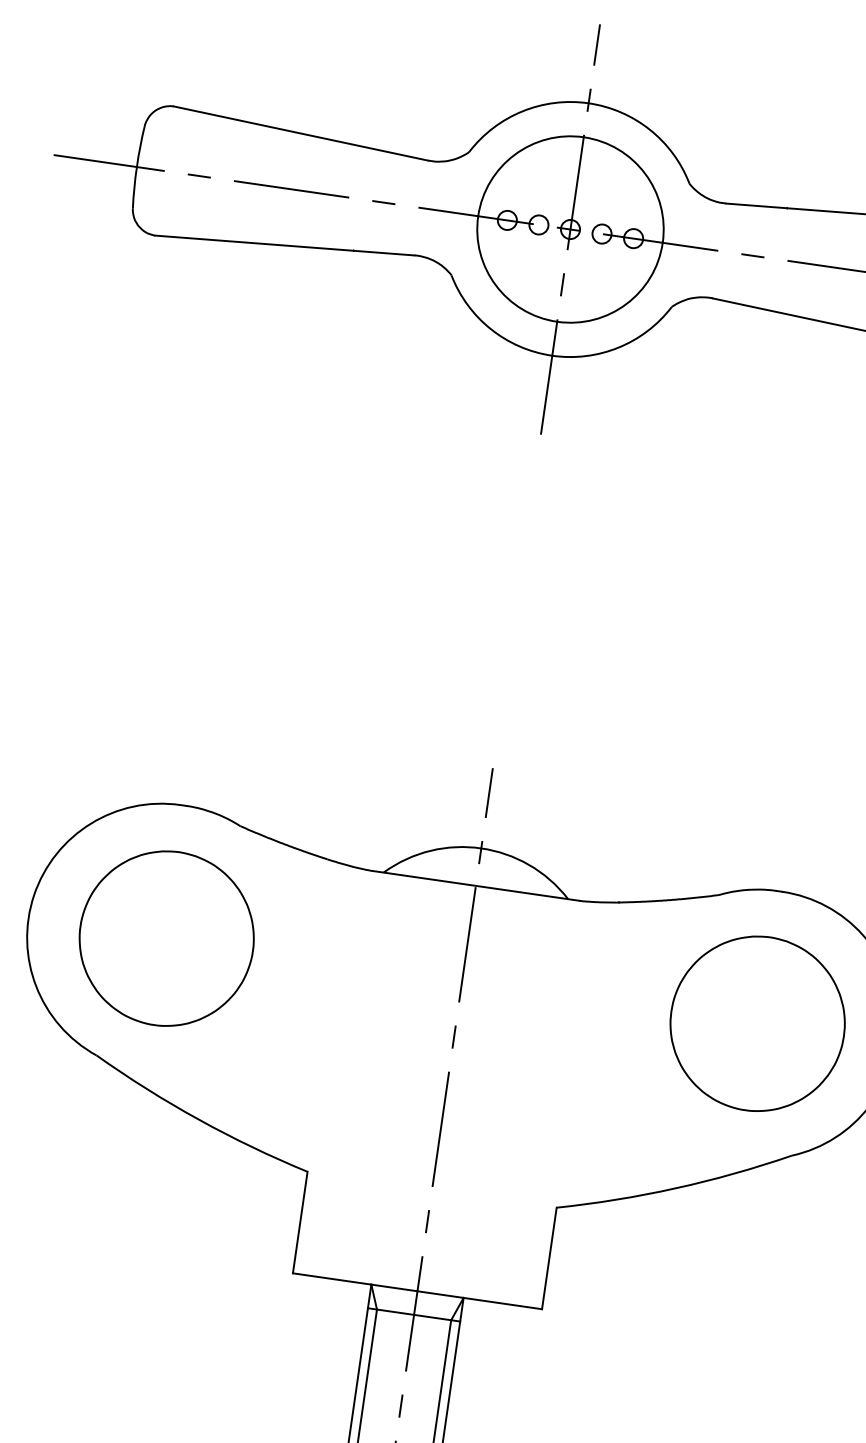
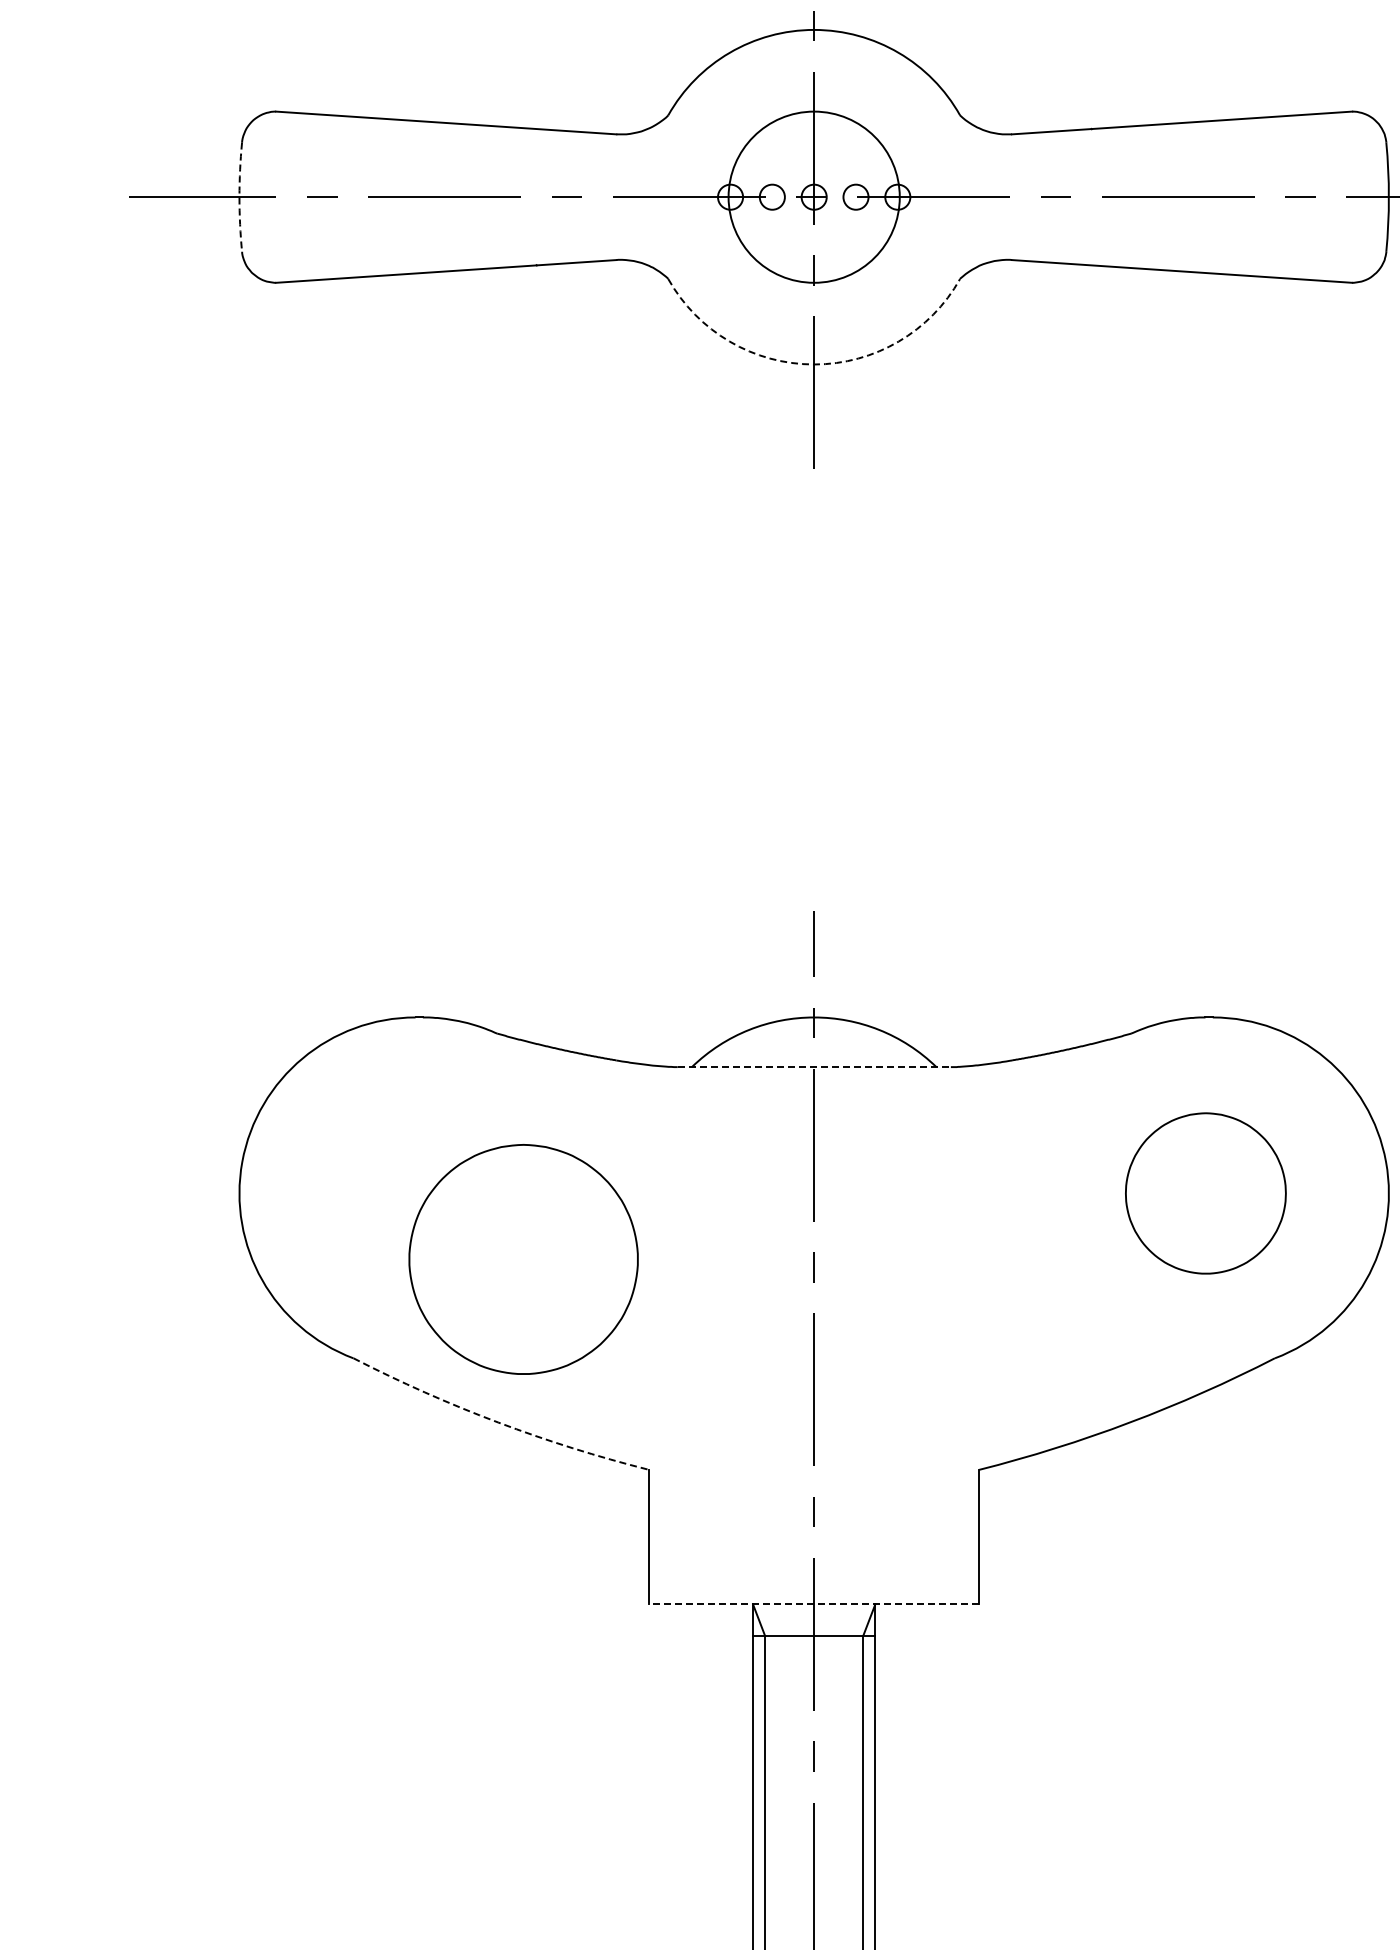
arc: (136, 167) -> (239, 197), solid -> dashed
circle: (570, 228) -> (813, 196), size x0.7
arc: (552, 355) -> (814, 364), solid -> dashed
line: (476, 886) -> (814, 1067), solid -> dashed
part: (166, 938) -> (523, 1259), moved
part: (757, 1023) -> (1205, 1193), size x0.7
arc: (199, 1119) -> (498, 1422), solid -> dashed
line: (416, 1291) -> (813, 1604), solid -> dashed

